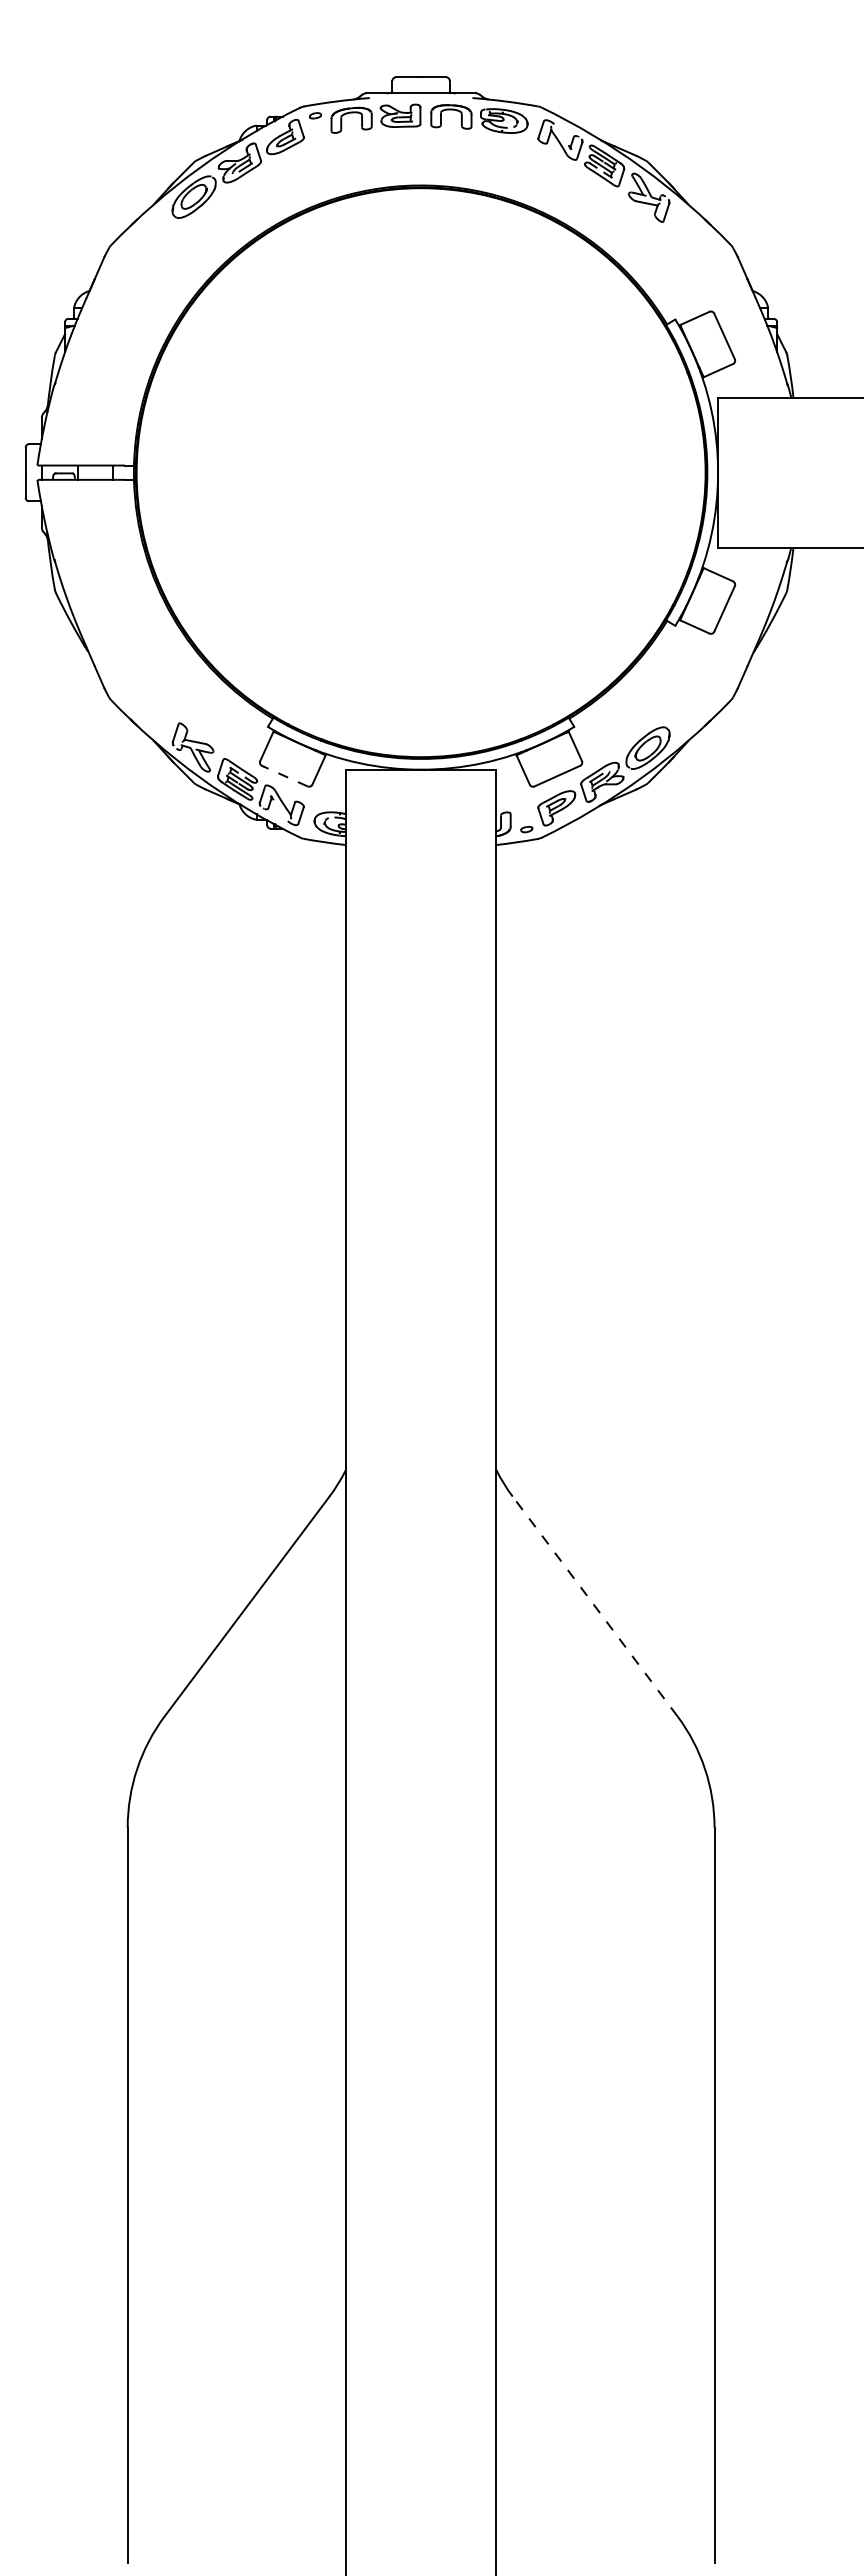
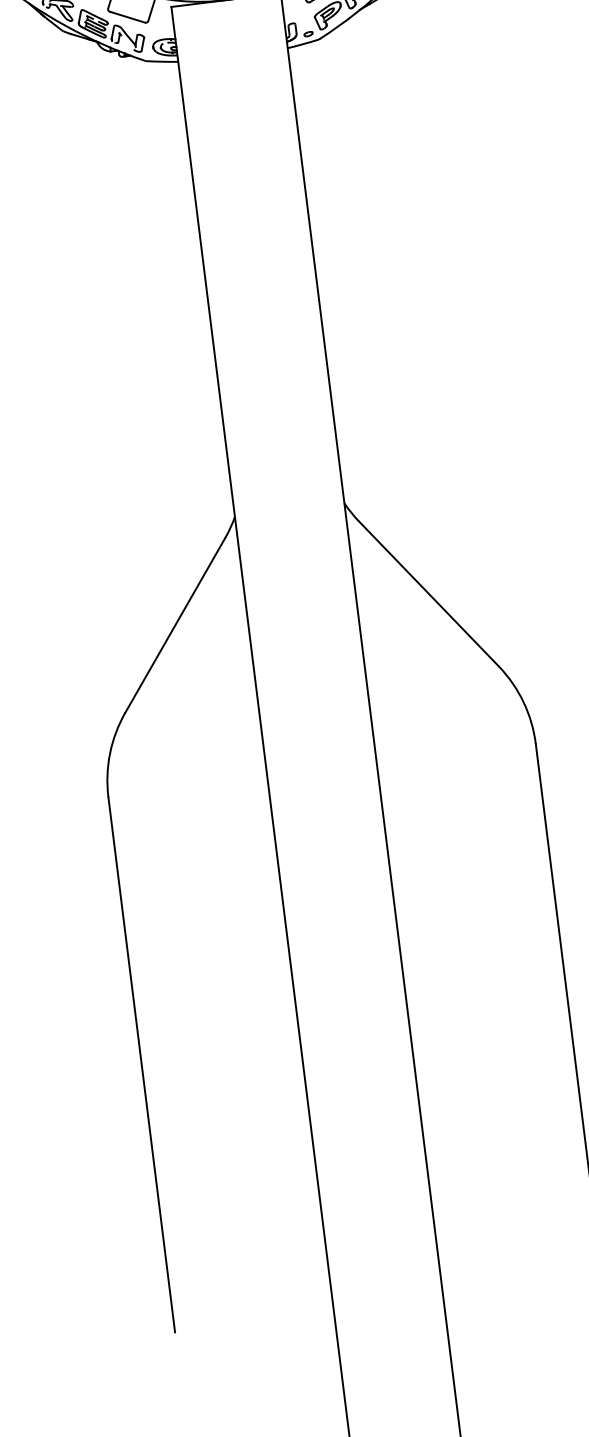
line: (285, 776) -> (128, 17), dashed -> solid
line: (594, 1605) -> (428, 593), dashed -> solid

